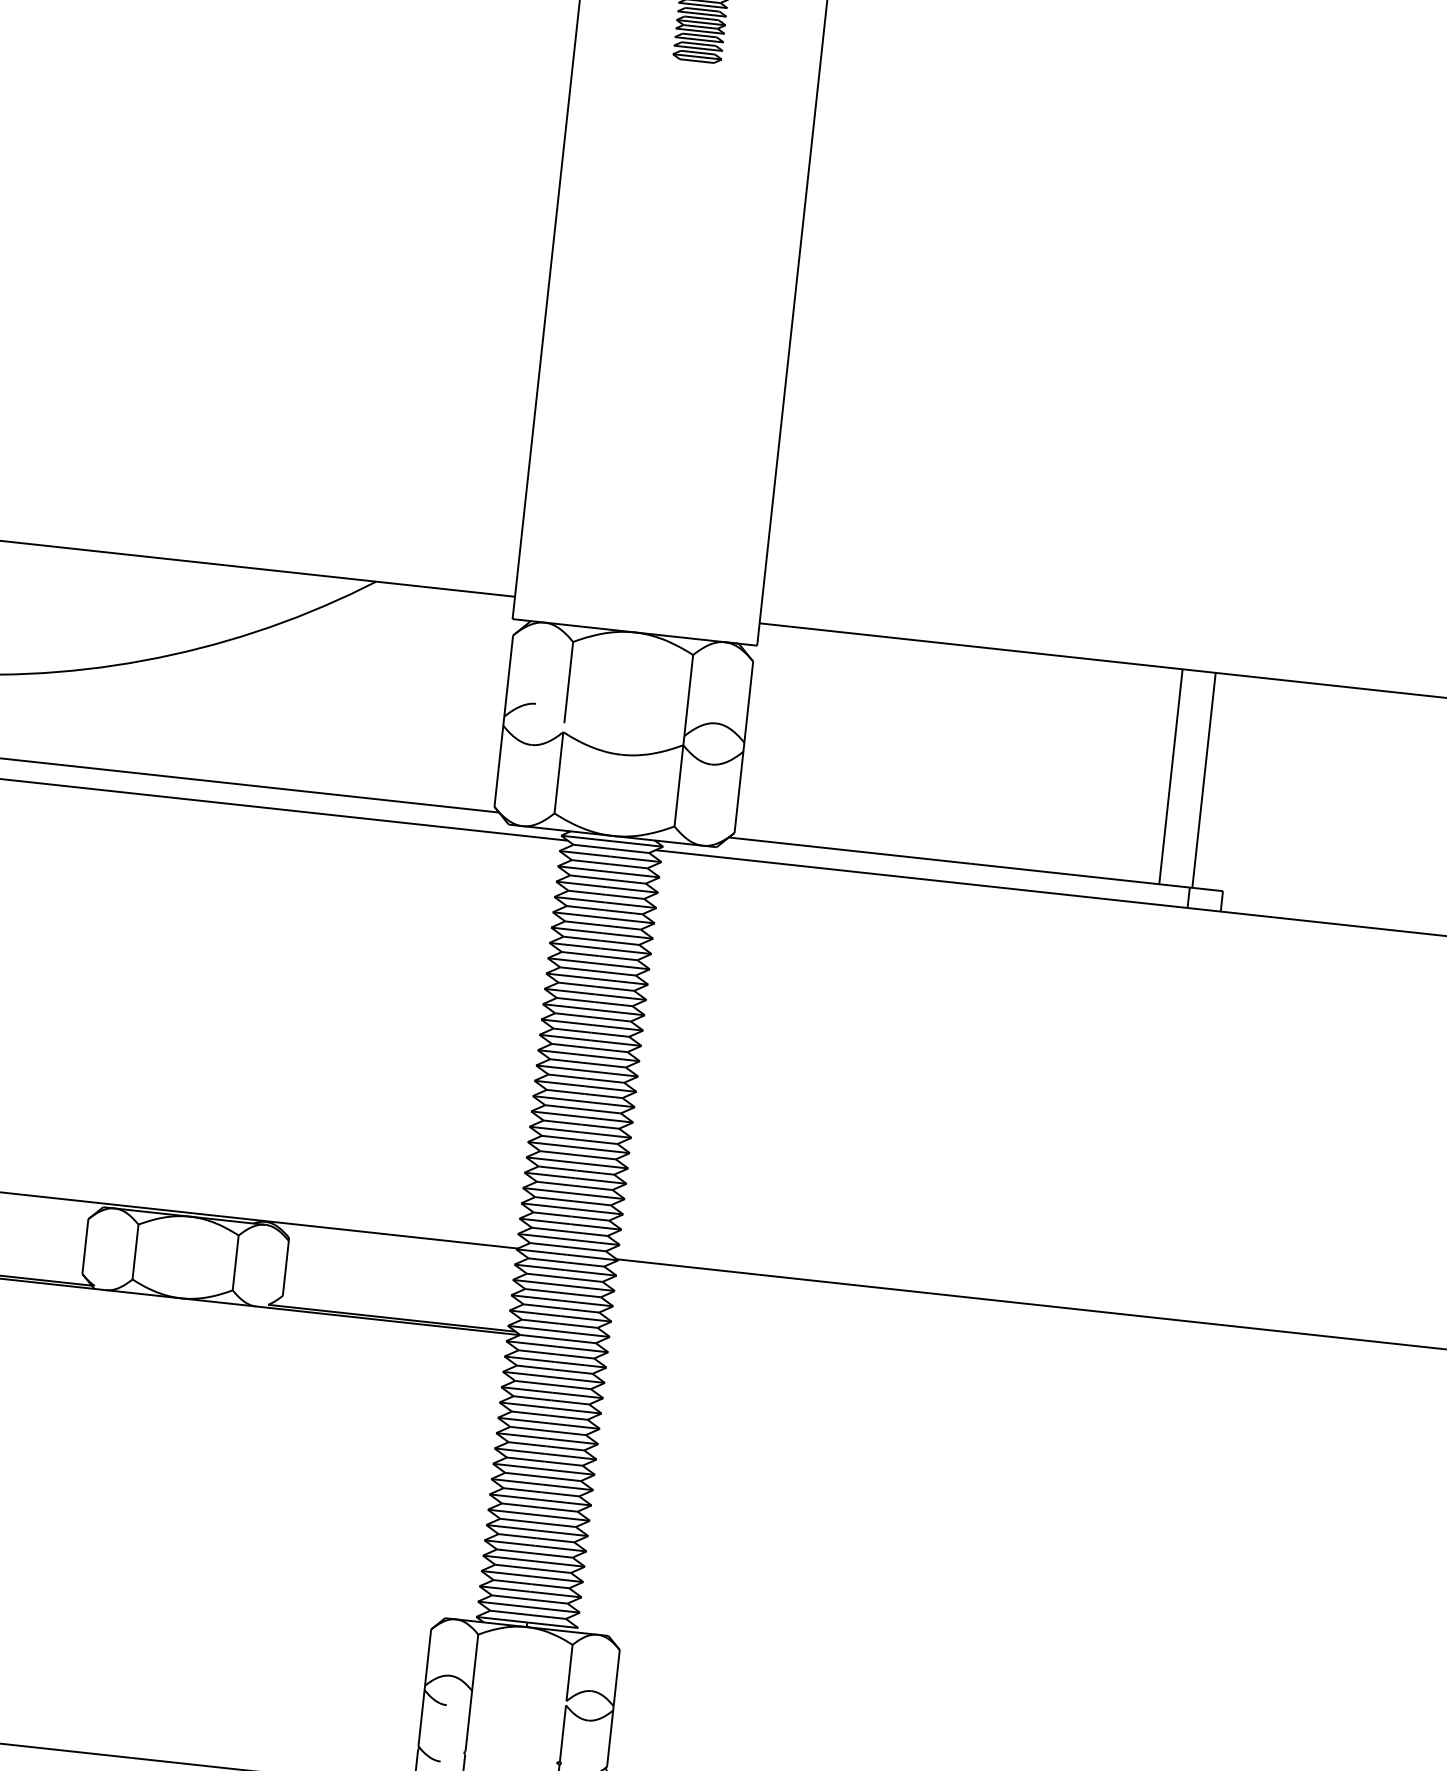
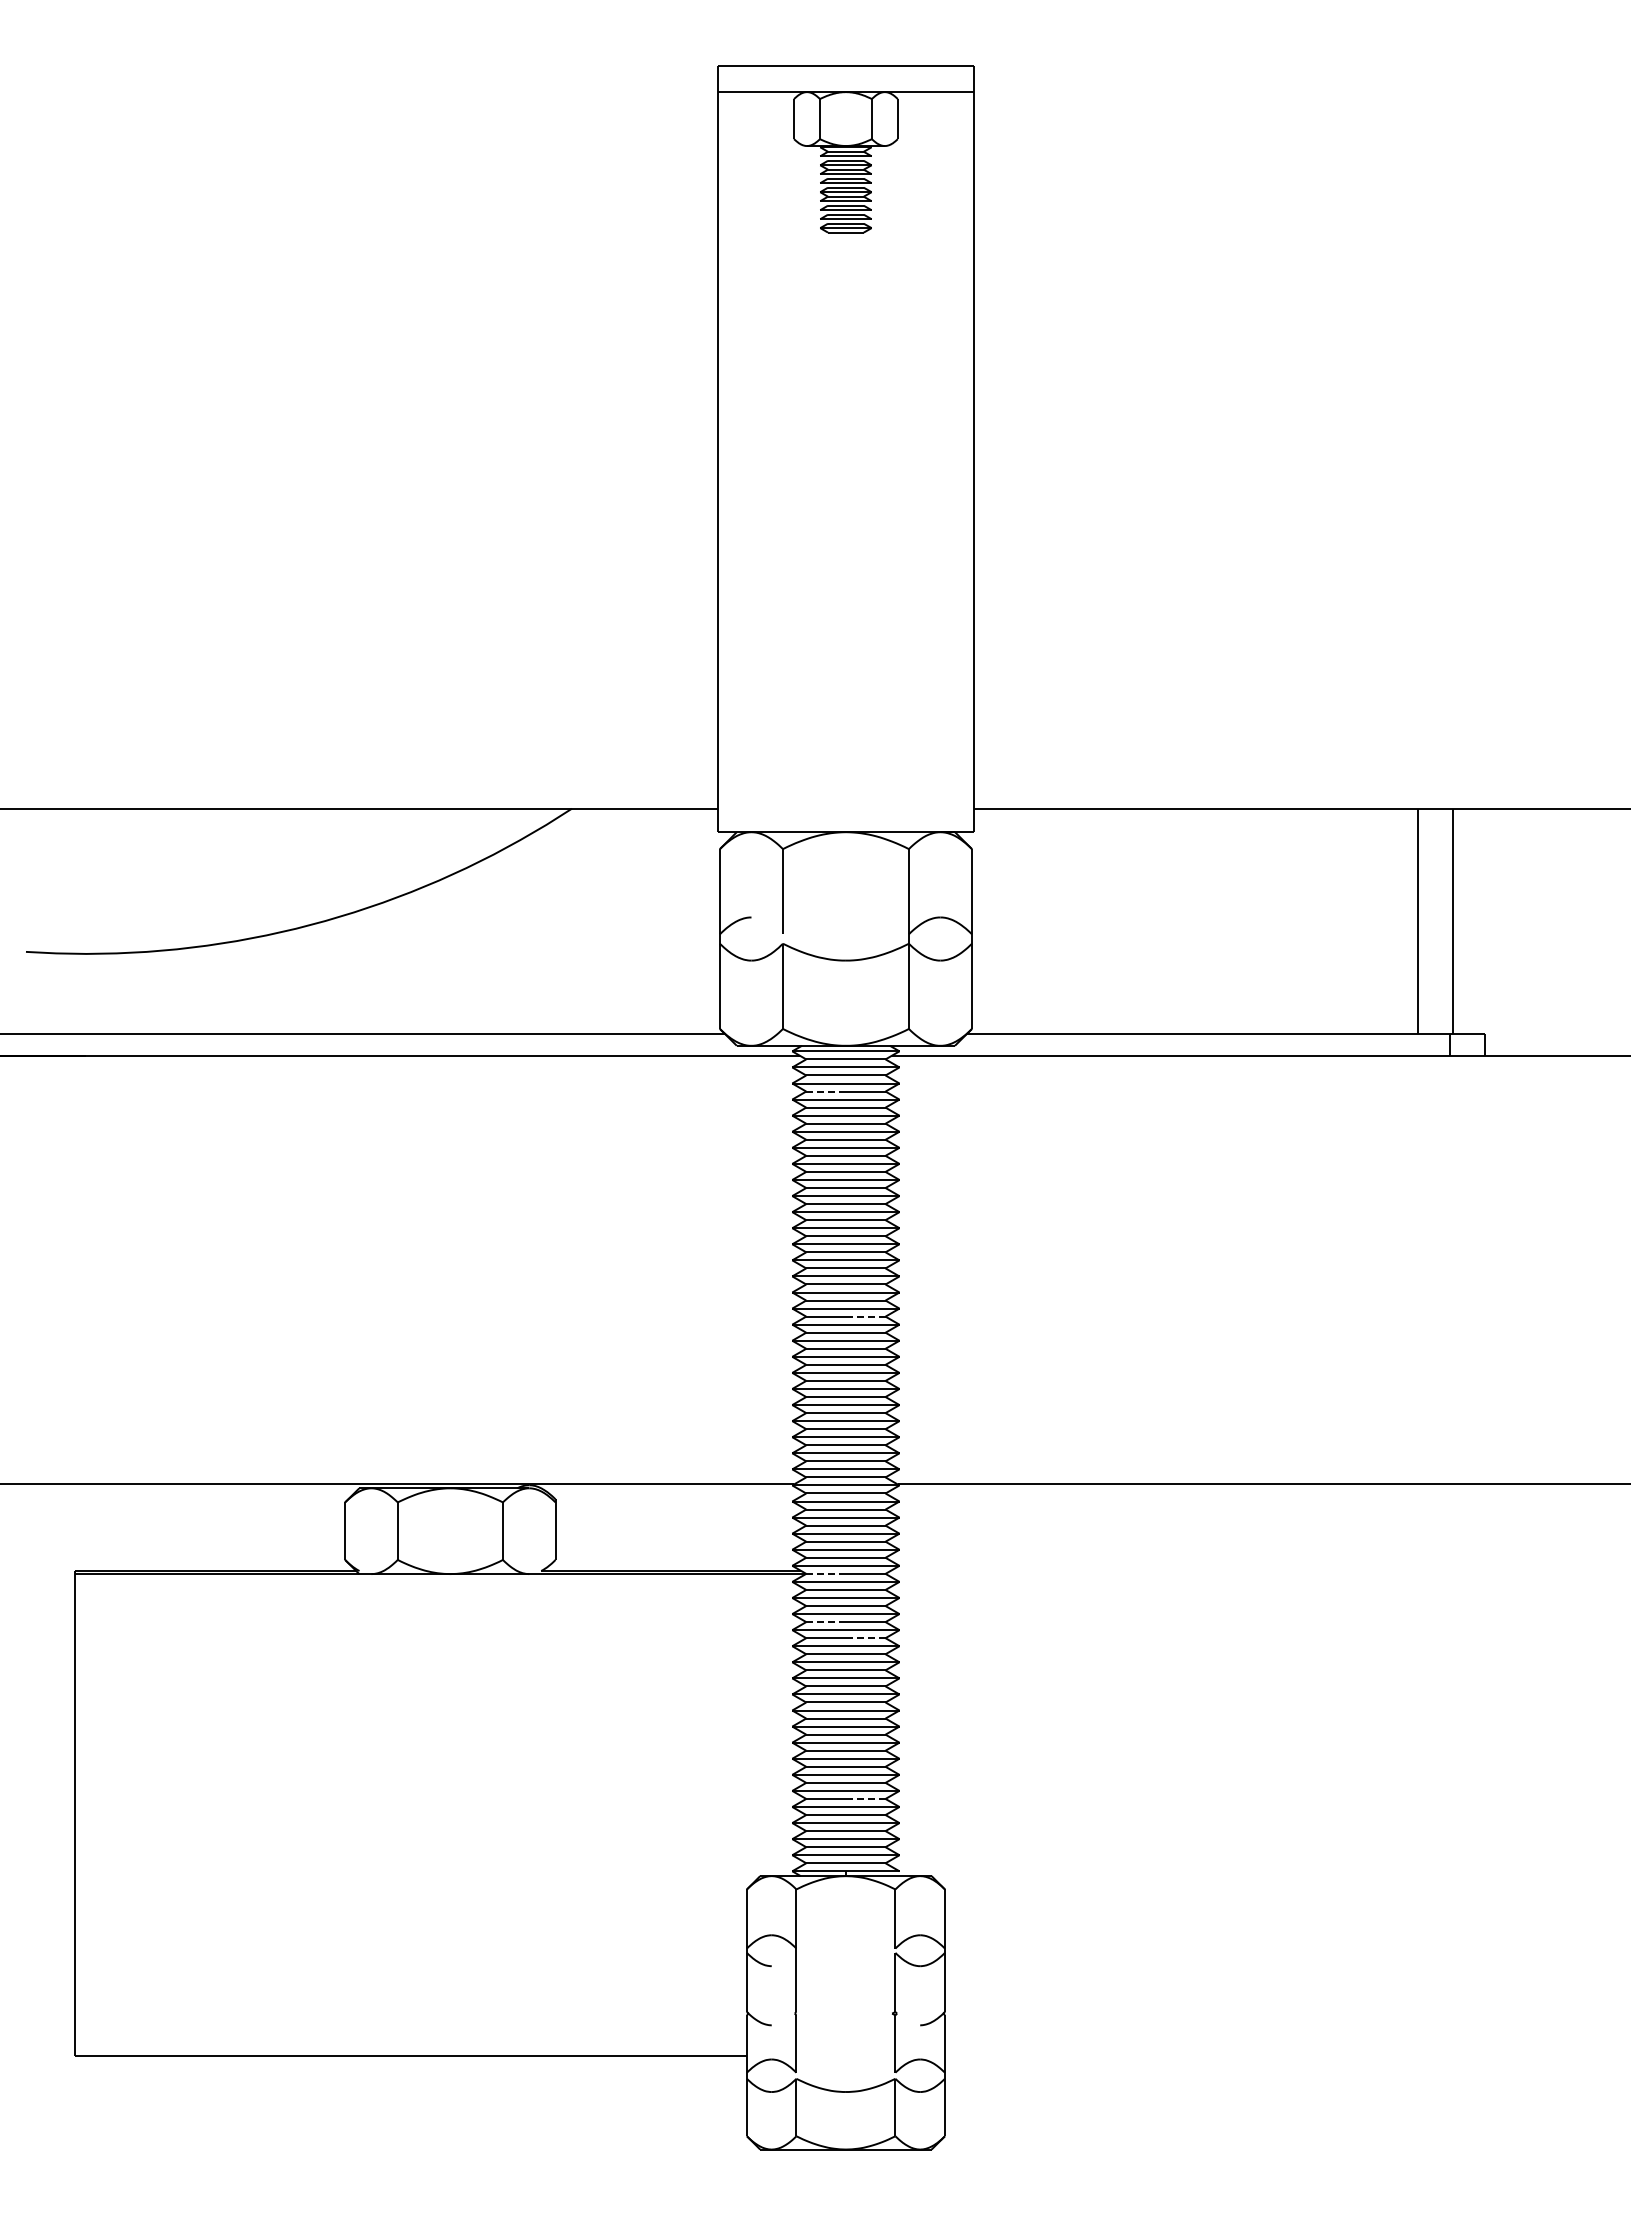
line: (589, 877) -> (826, 1091), solid -> dashed
line: (603, 1095) -> (865, 1316), solid -> dashed
line: (539, 1336) -> (826, 1573), solid -> dashed
line: (534, 1383) -> (826, 1622), solid -> dashed
line: (570, 1402) -> (865, 1638), solid -> dashed
line: (553, 1555) -> (865, 1798), solid -> dashed

